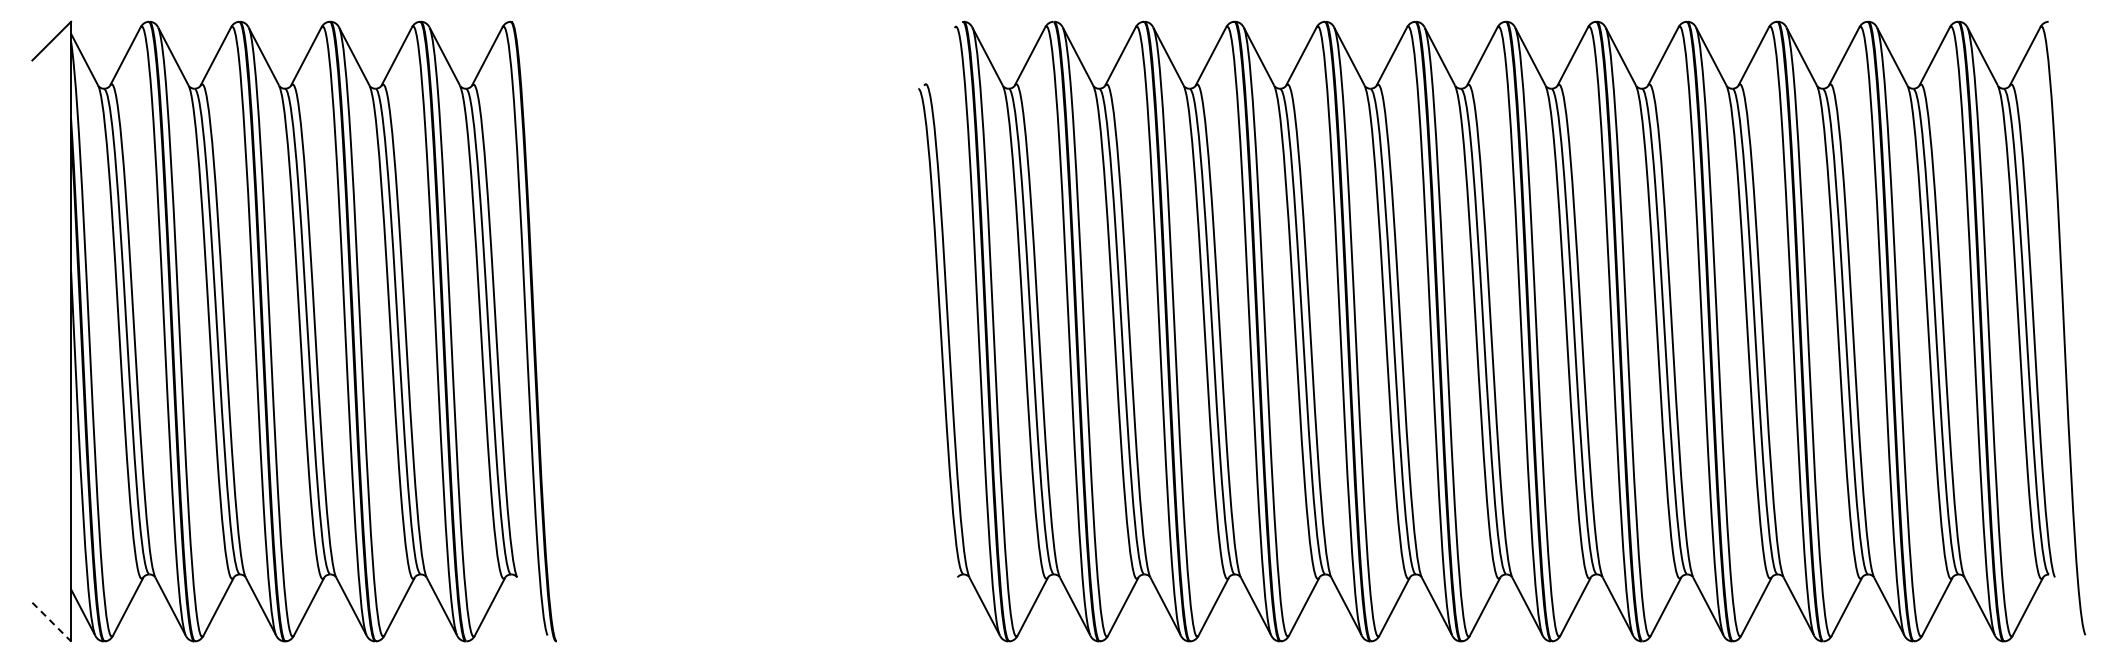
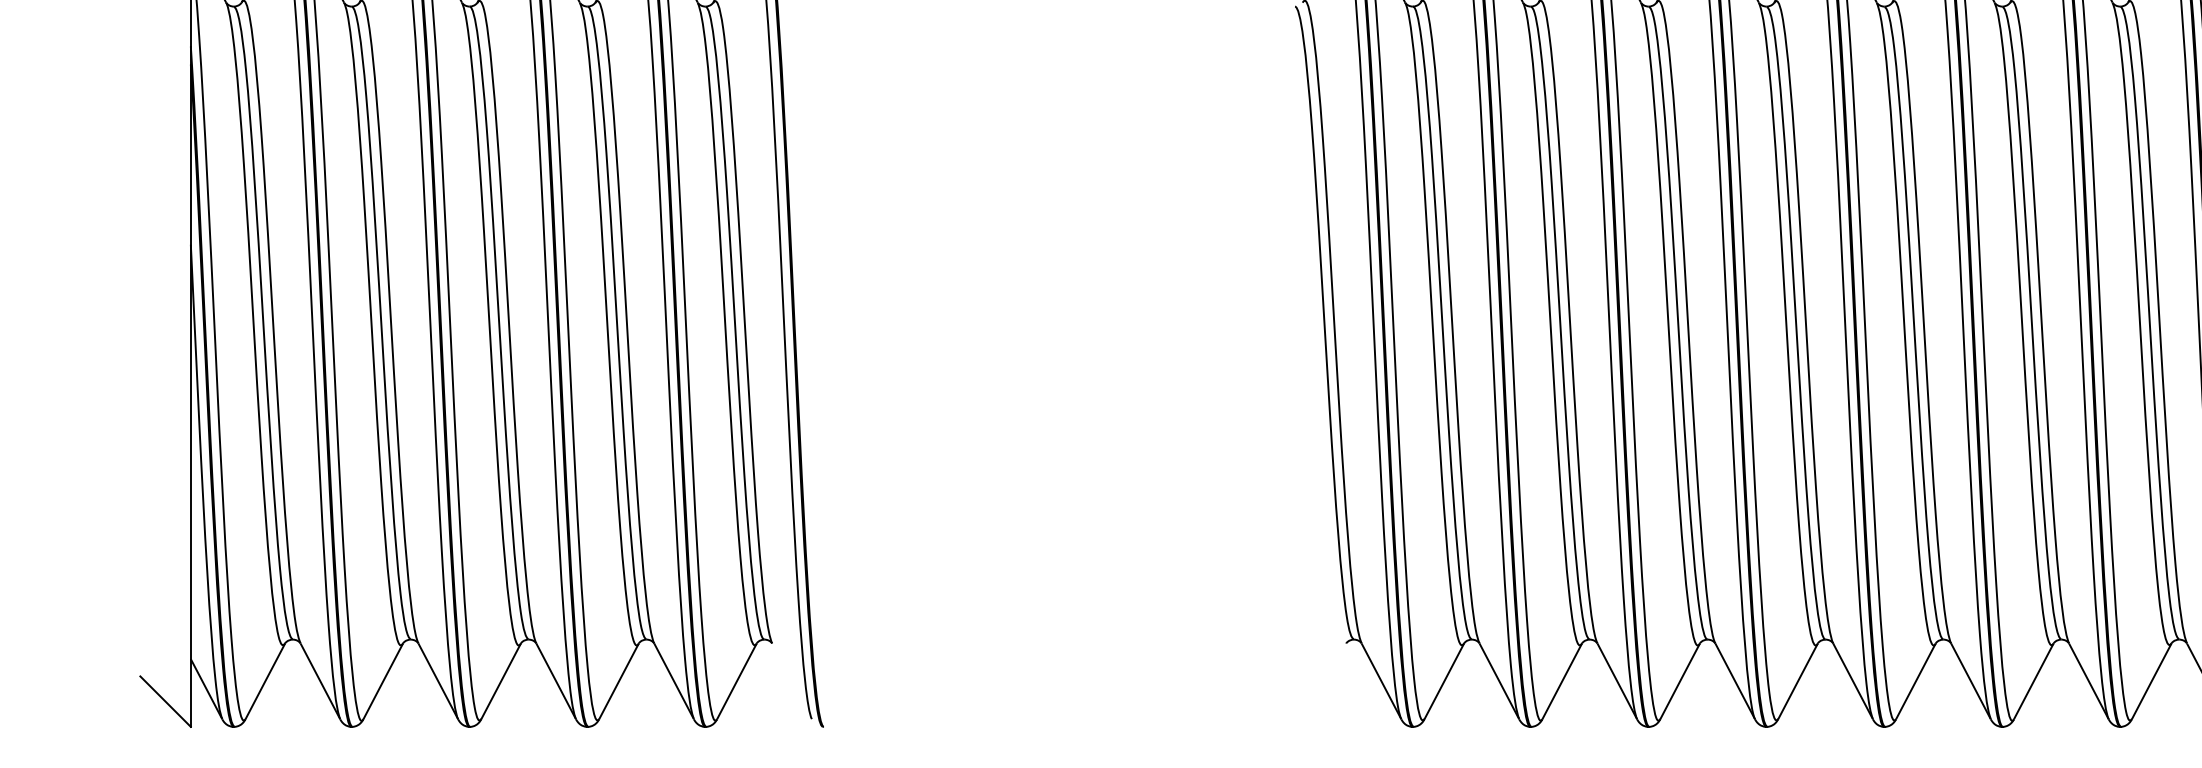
line: (52, 622) -> (166, 702), dashed -> solid

